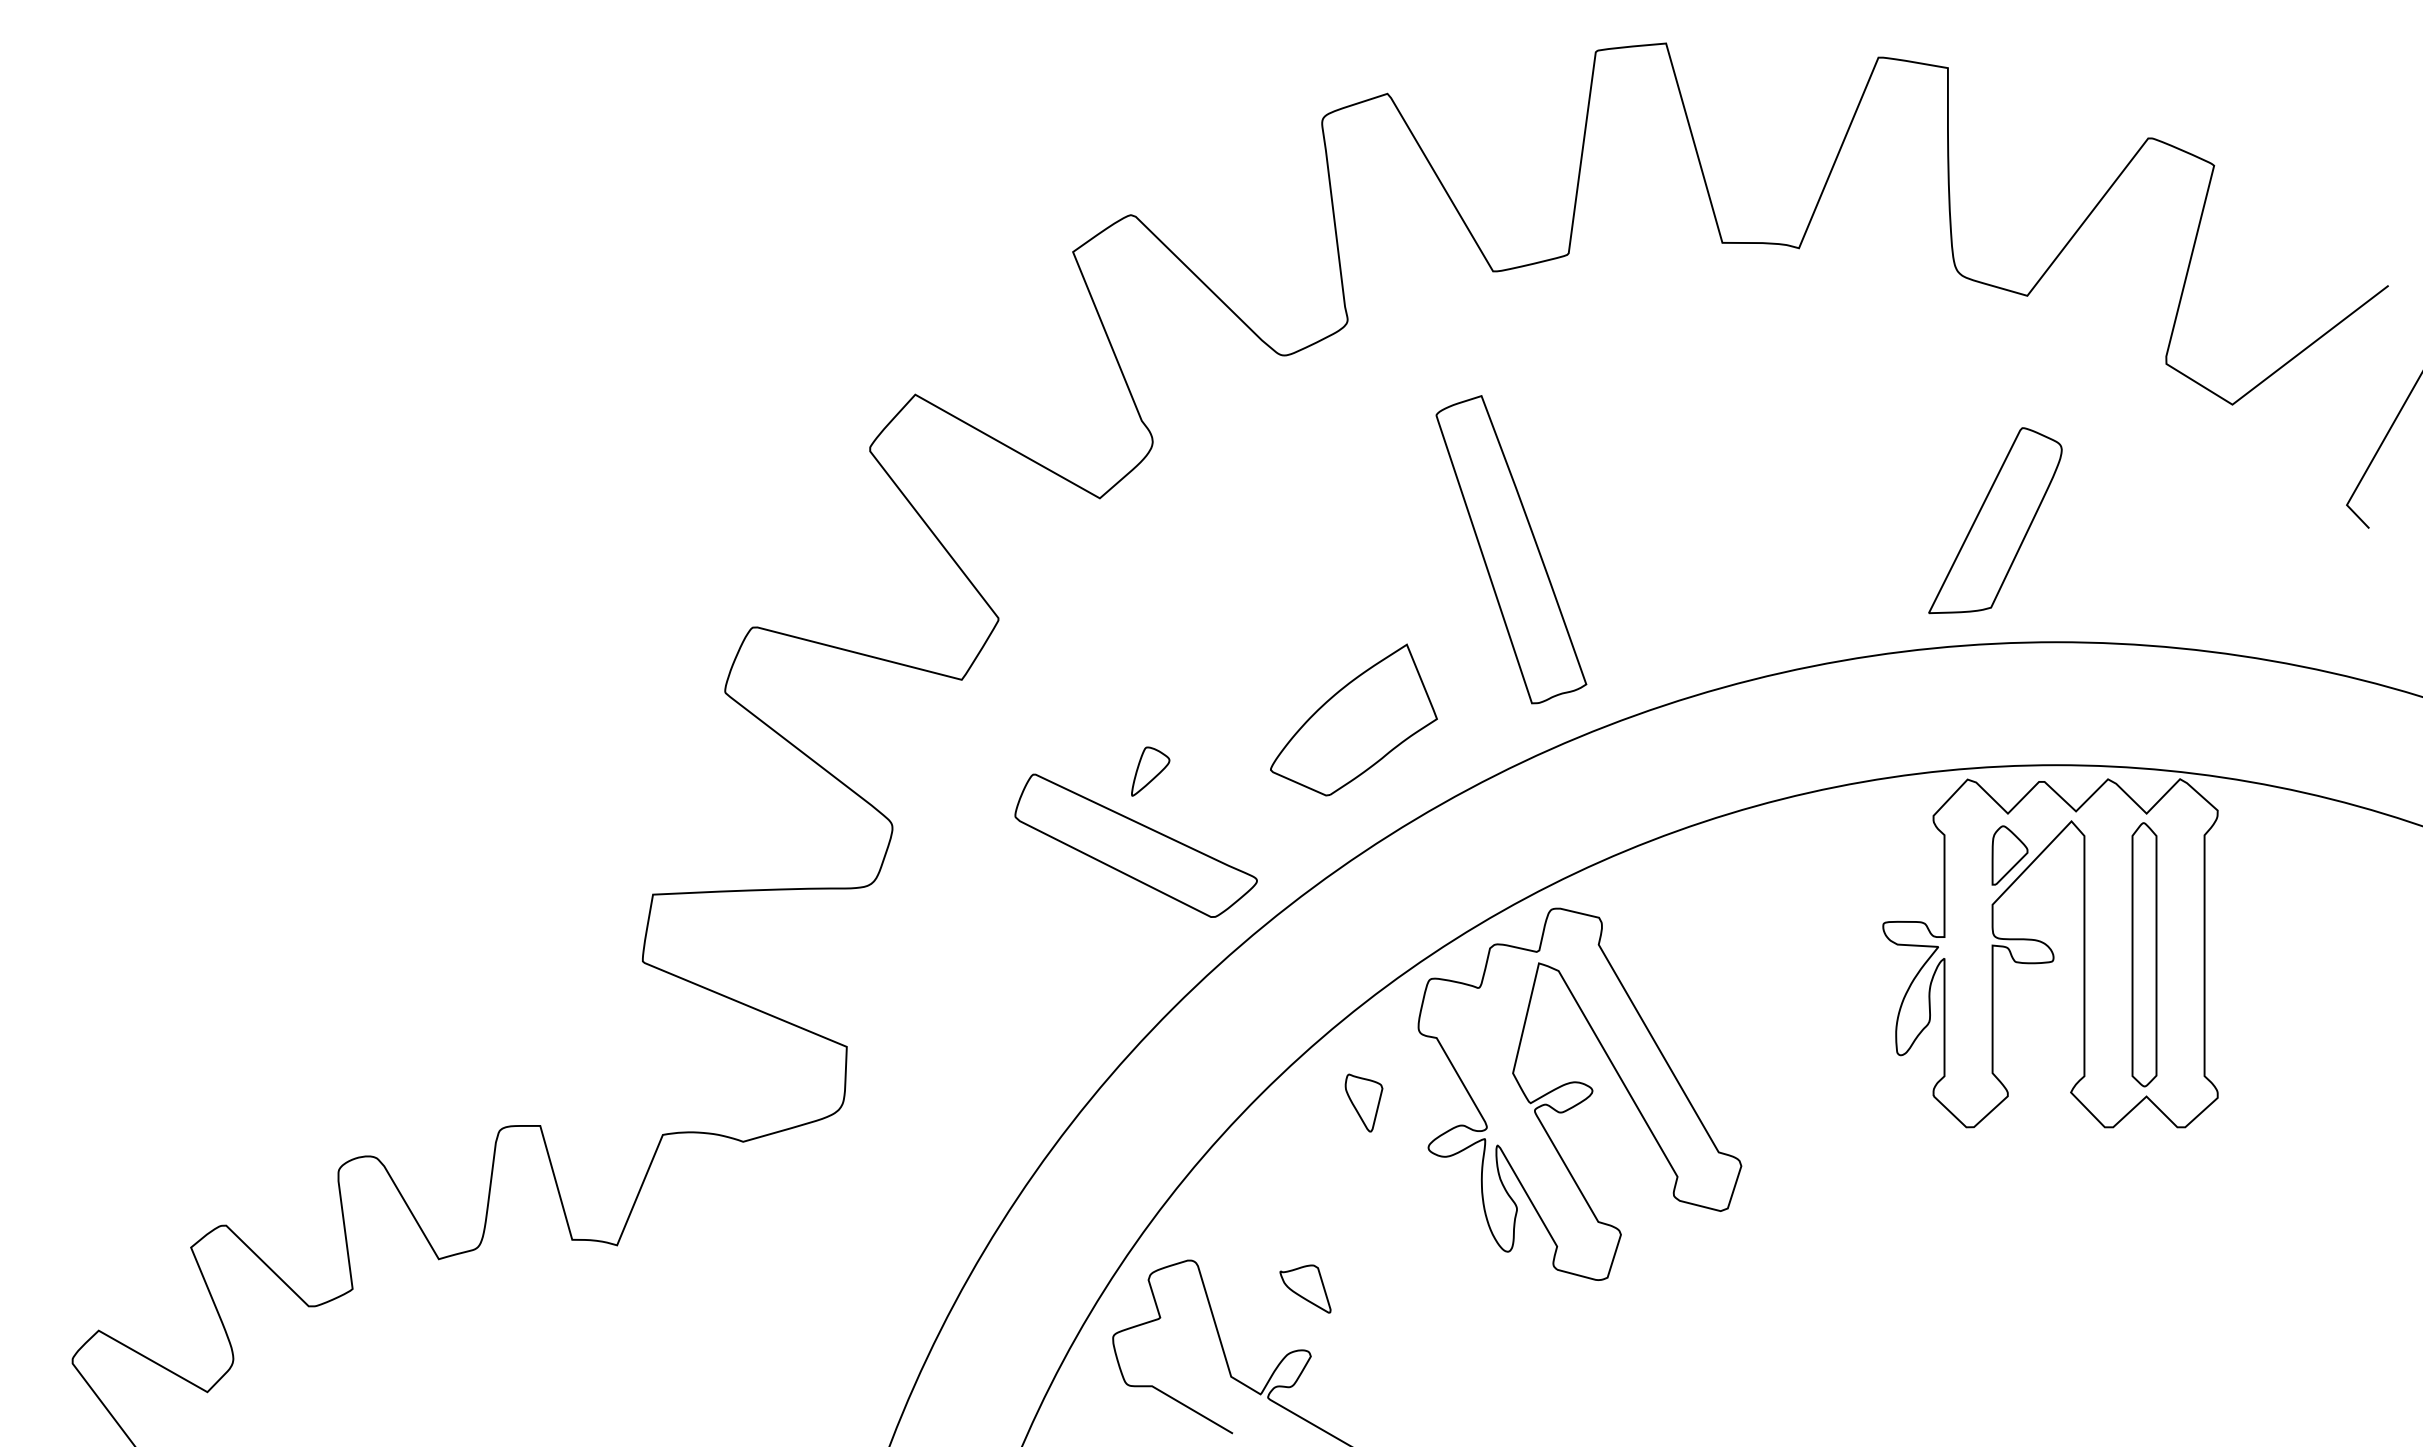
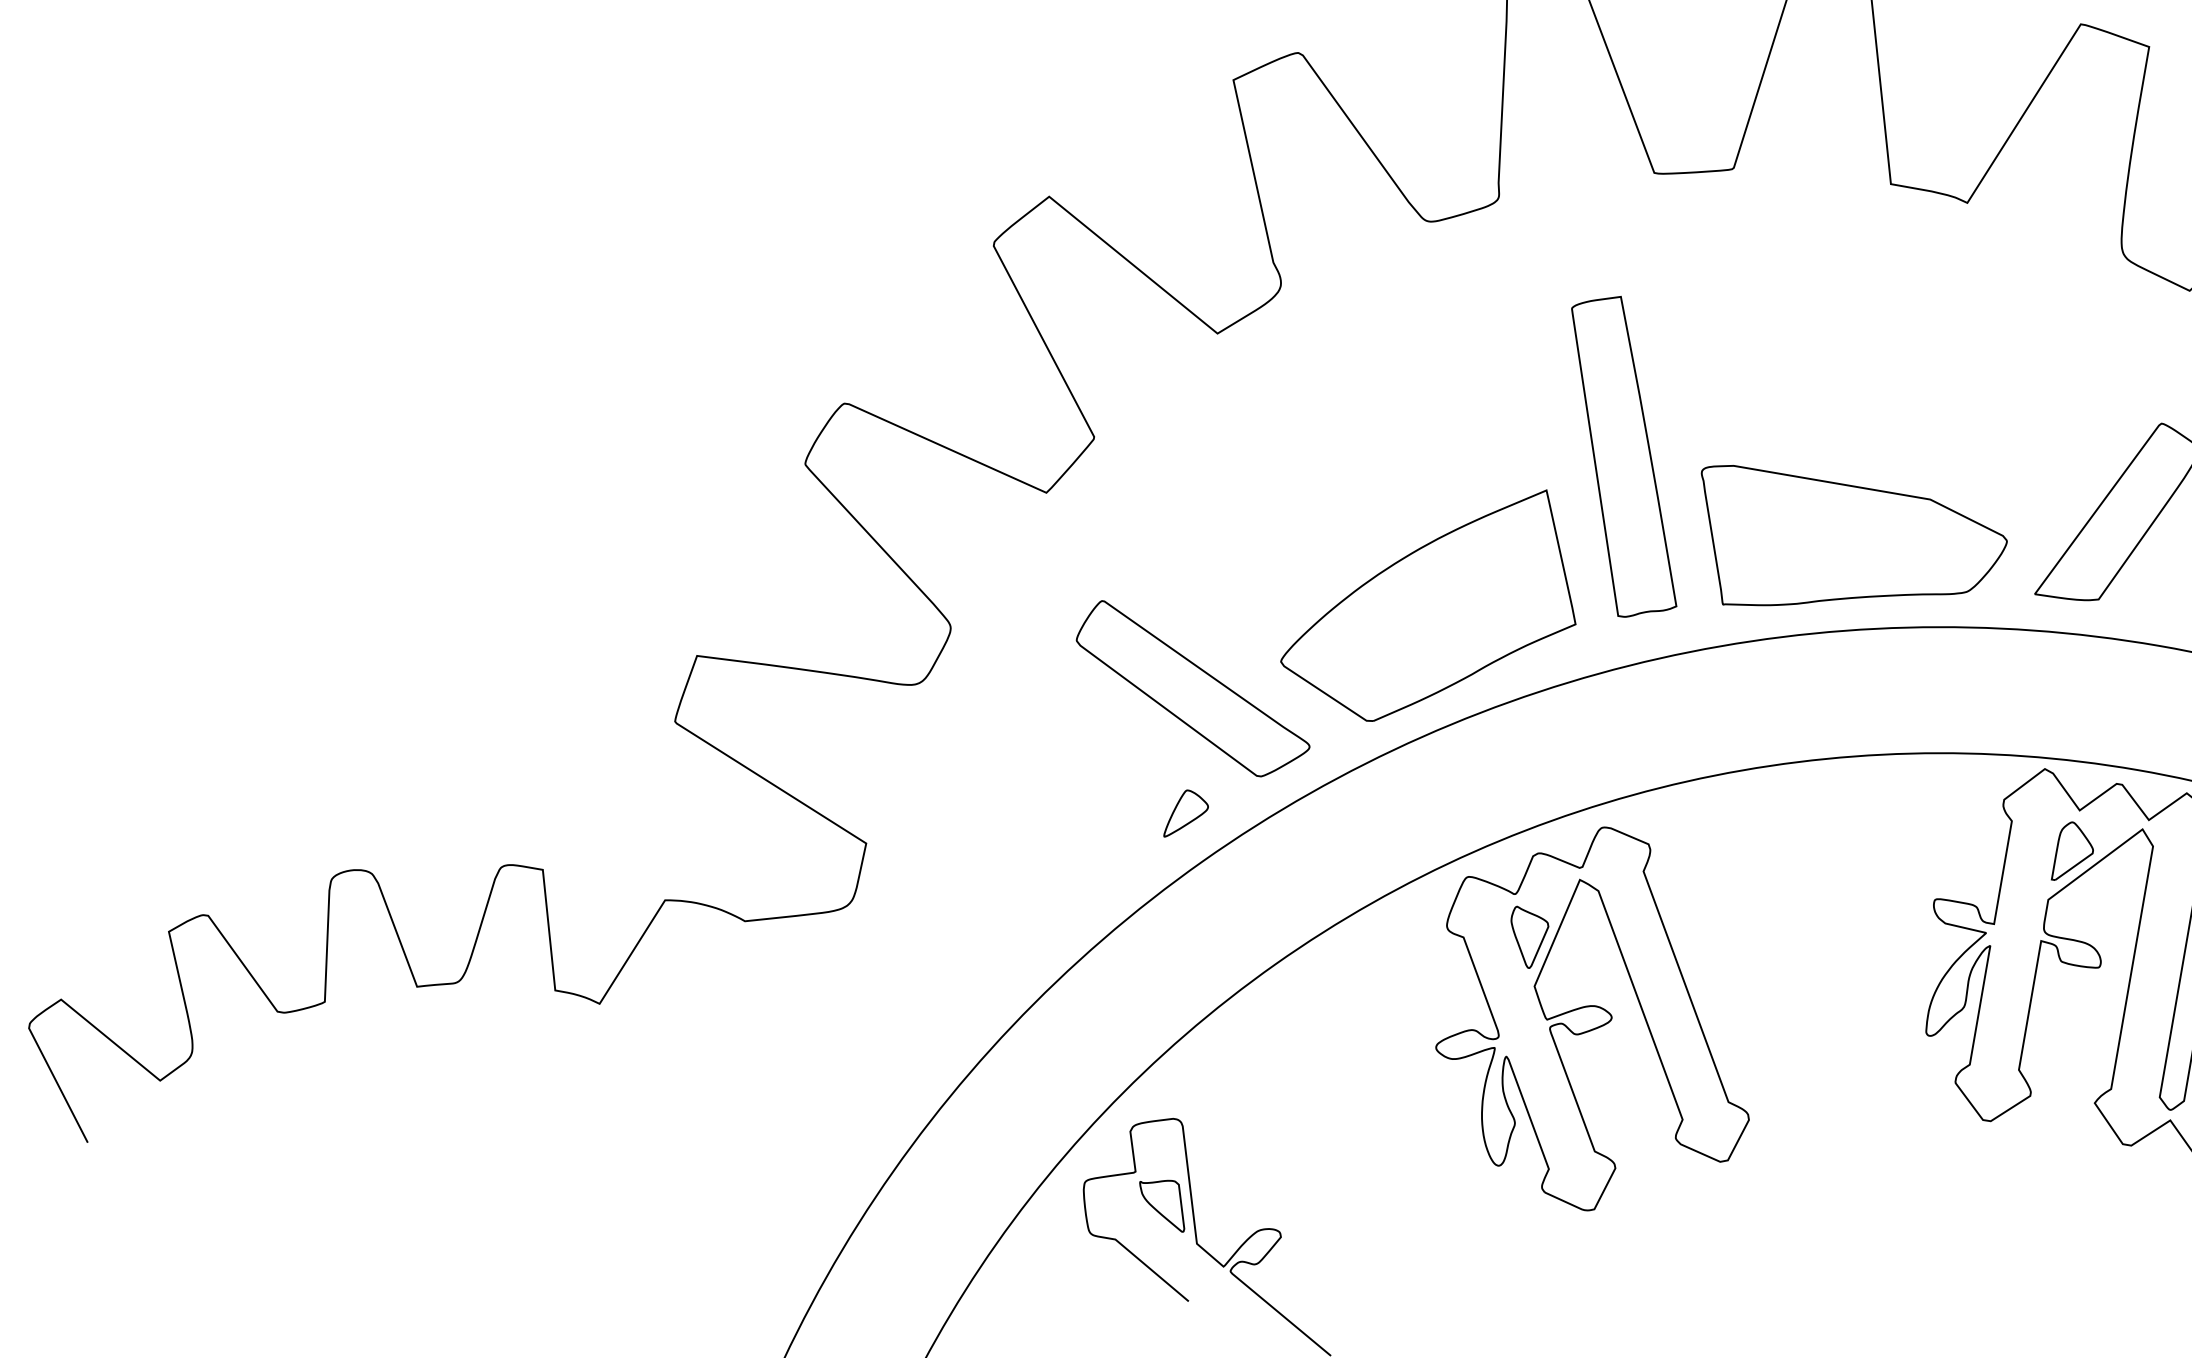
part: (1740, 606) -> (1845, 554), added
part: (1353, 719) -> (1435, 601), size x1.67
part: (1150, 771) -> (1187, 815), moved
part: (1363, 1102) -> (1526, 937), moved
part: (1305, 1288) -> (1162, 1203), moved

